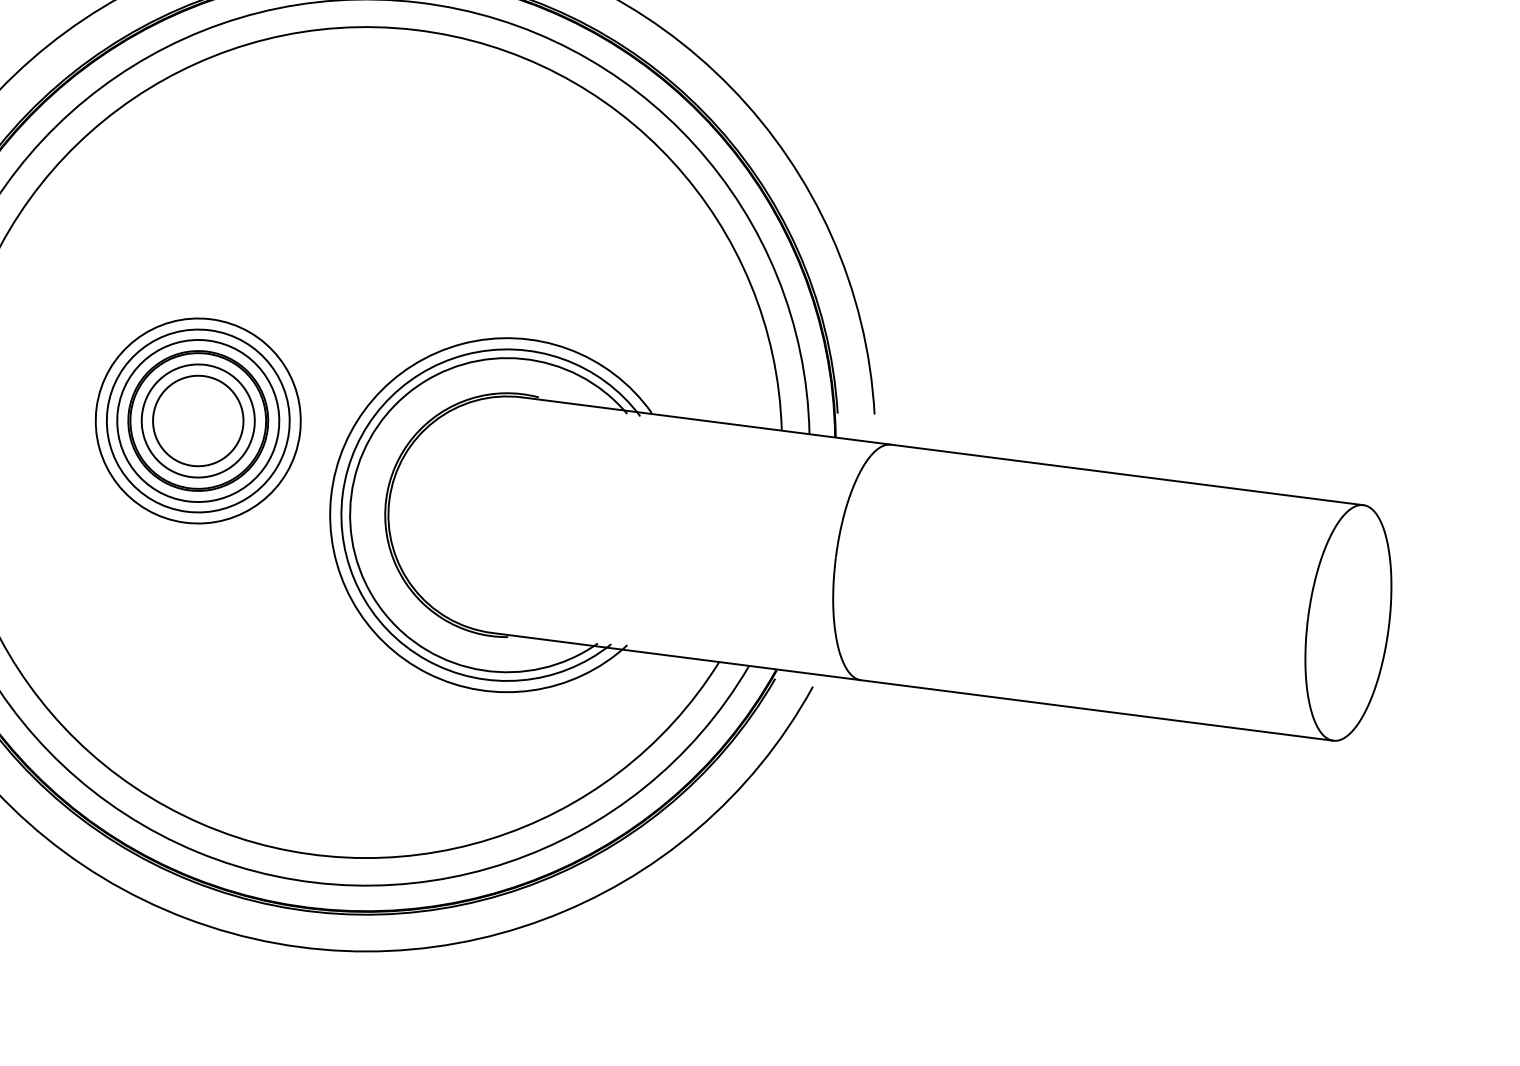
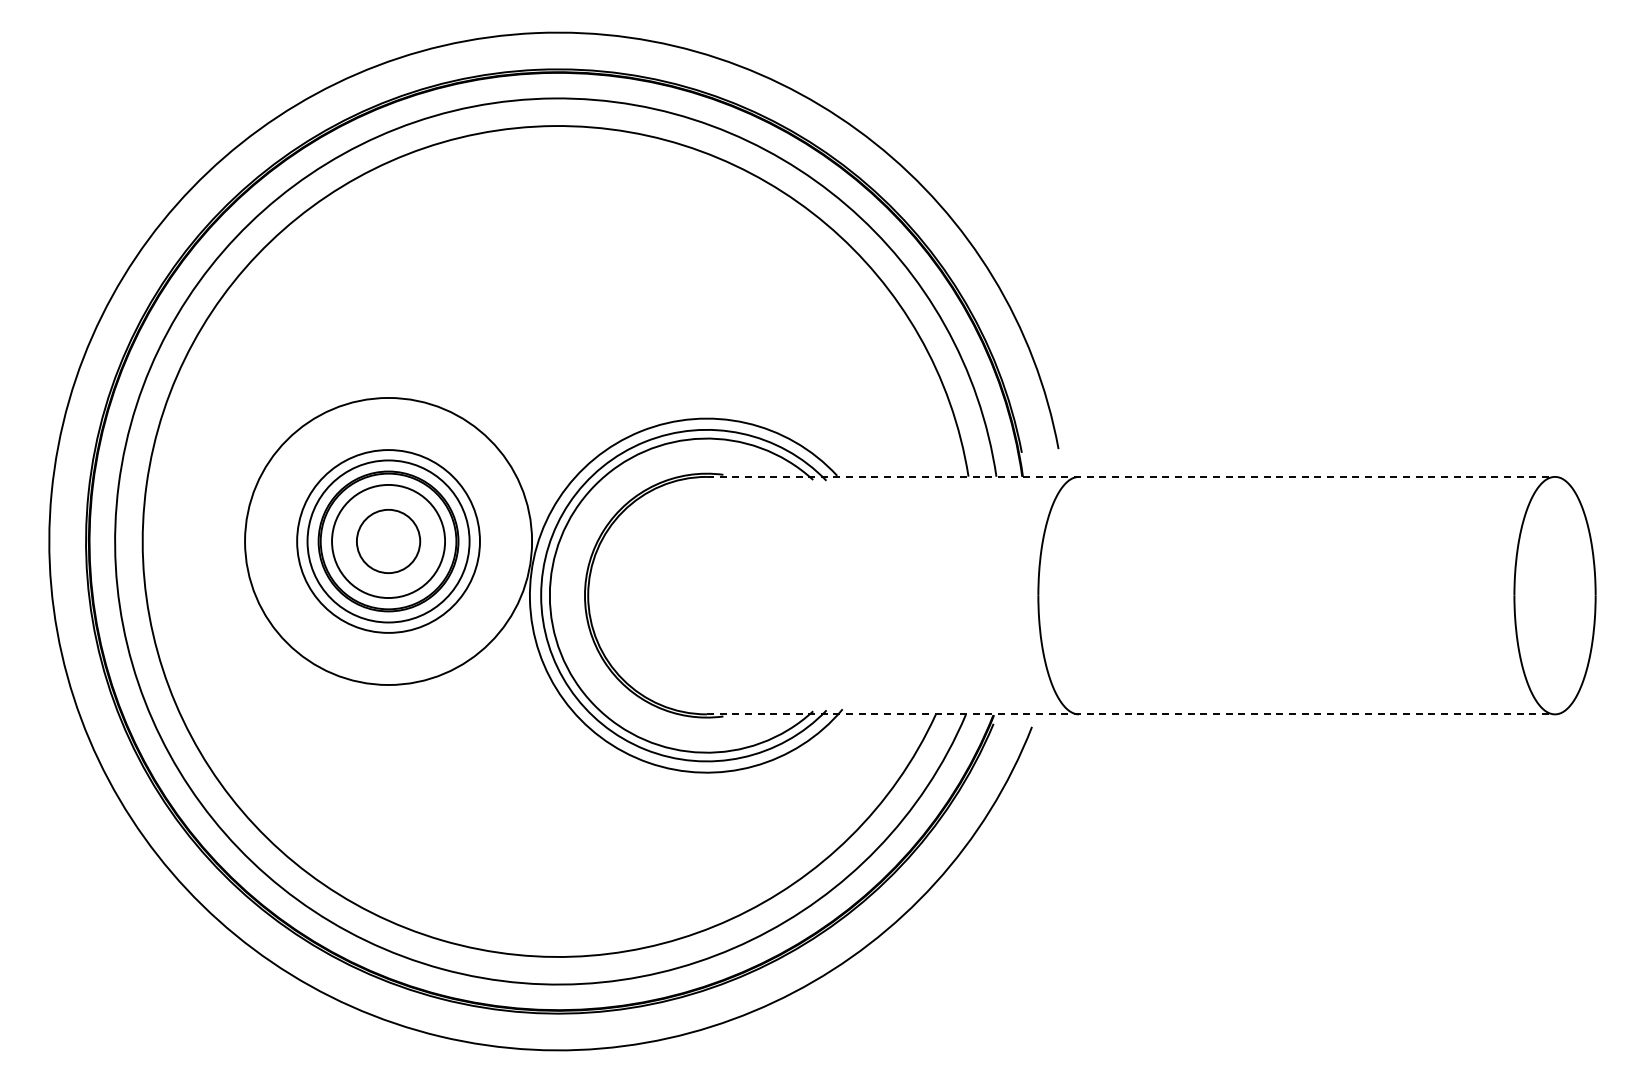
circle: (198, 420) -> (388, 540), size x1.4
circle: (198, 421) -> (388, 541), size x0.7
line: (943, 450) -> (1131, 476), solid -> dashed
line: (913, 687) -> (1131, 714), solid -> dashed

